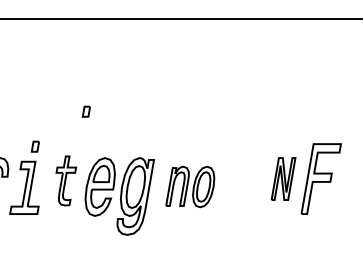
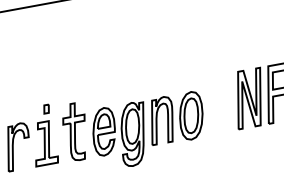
part: (85, 111) -> (81, 73), removed
part: (283, 178) -> (249, 98), size x1.67
part: (66, 180) -> (76, 131), size x1.43
part: (190, 186) -> (176, 118), size x1.43

